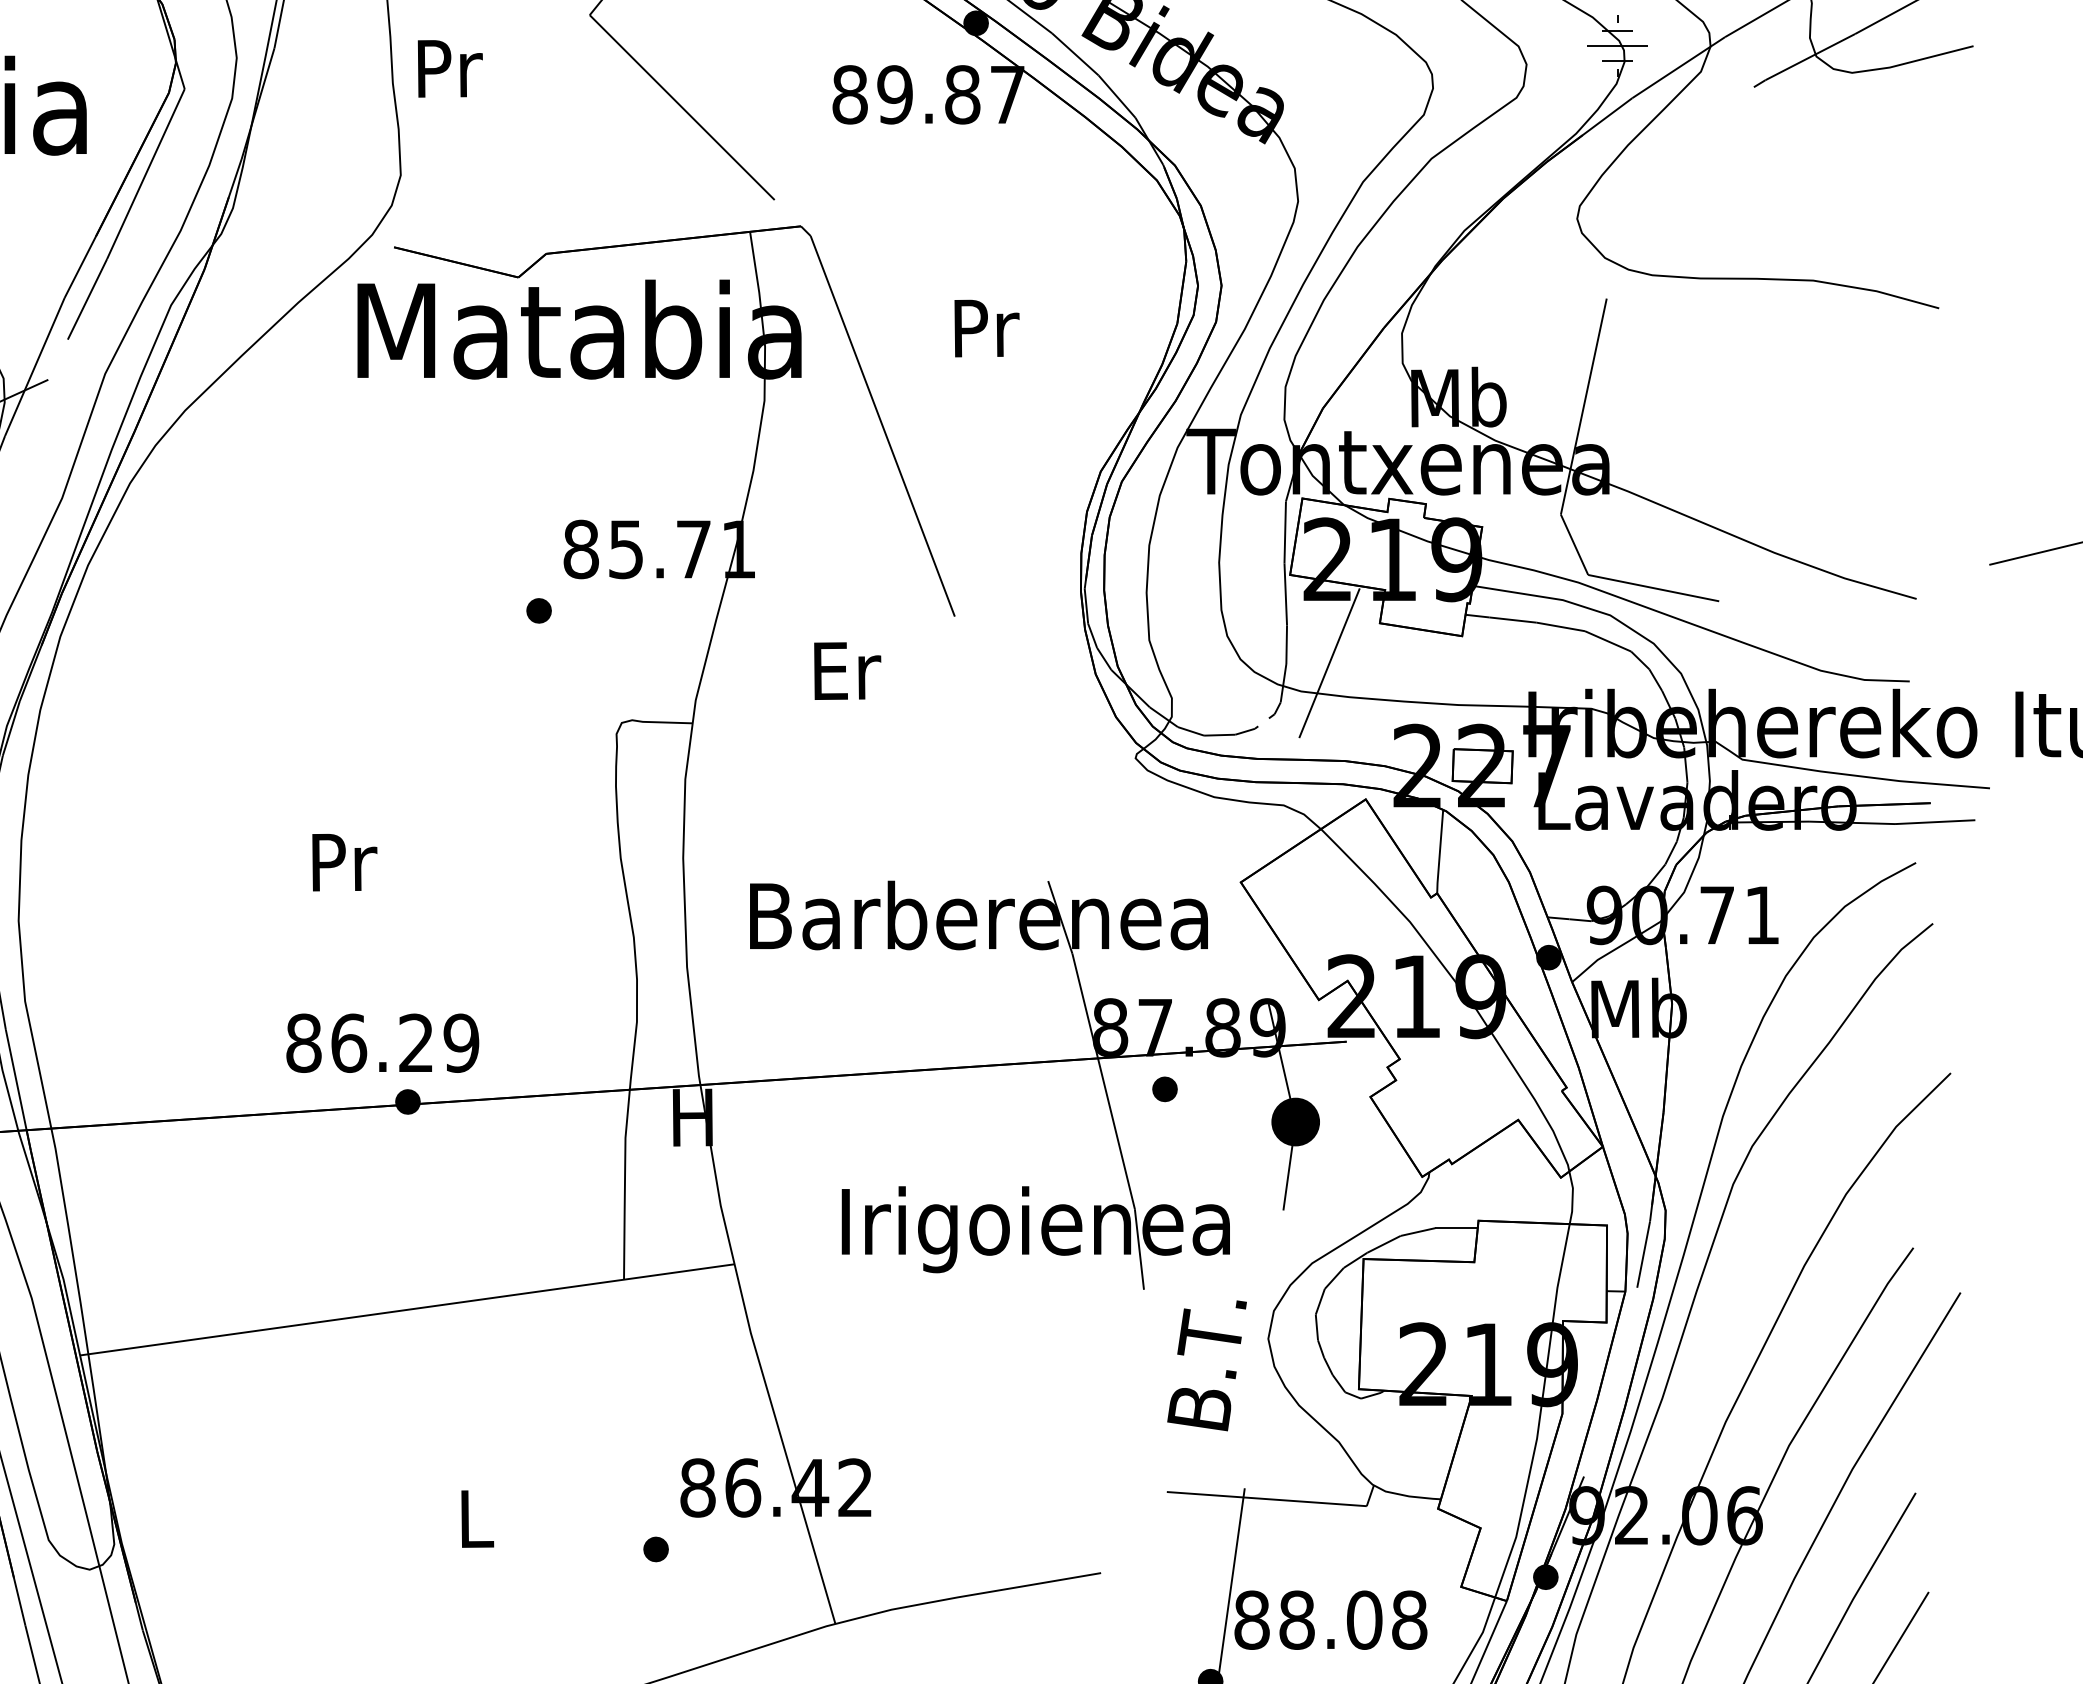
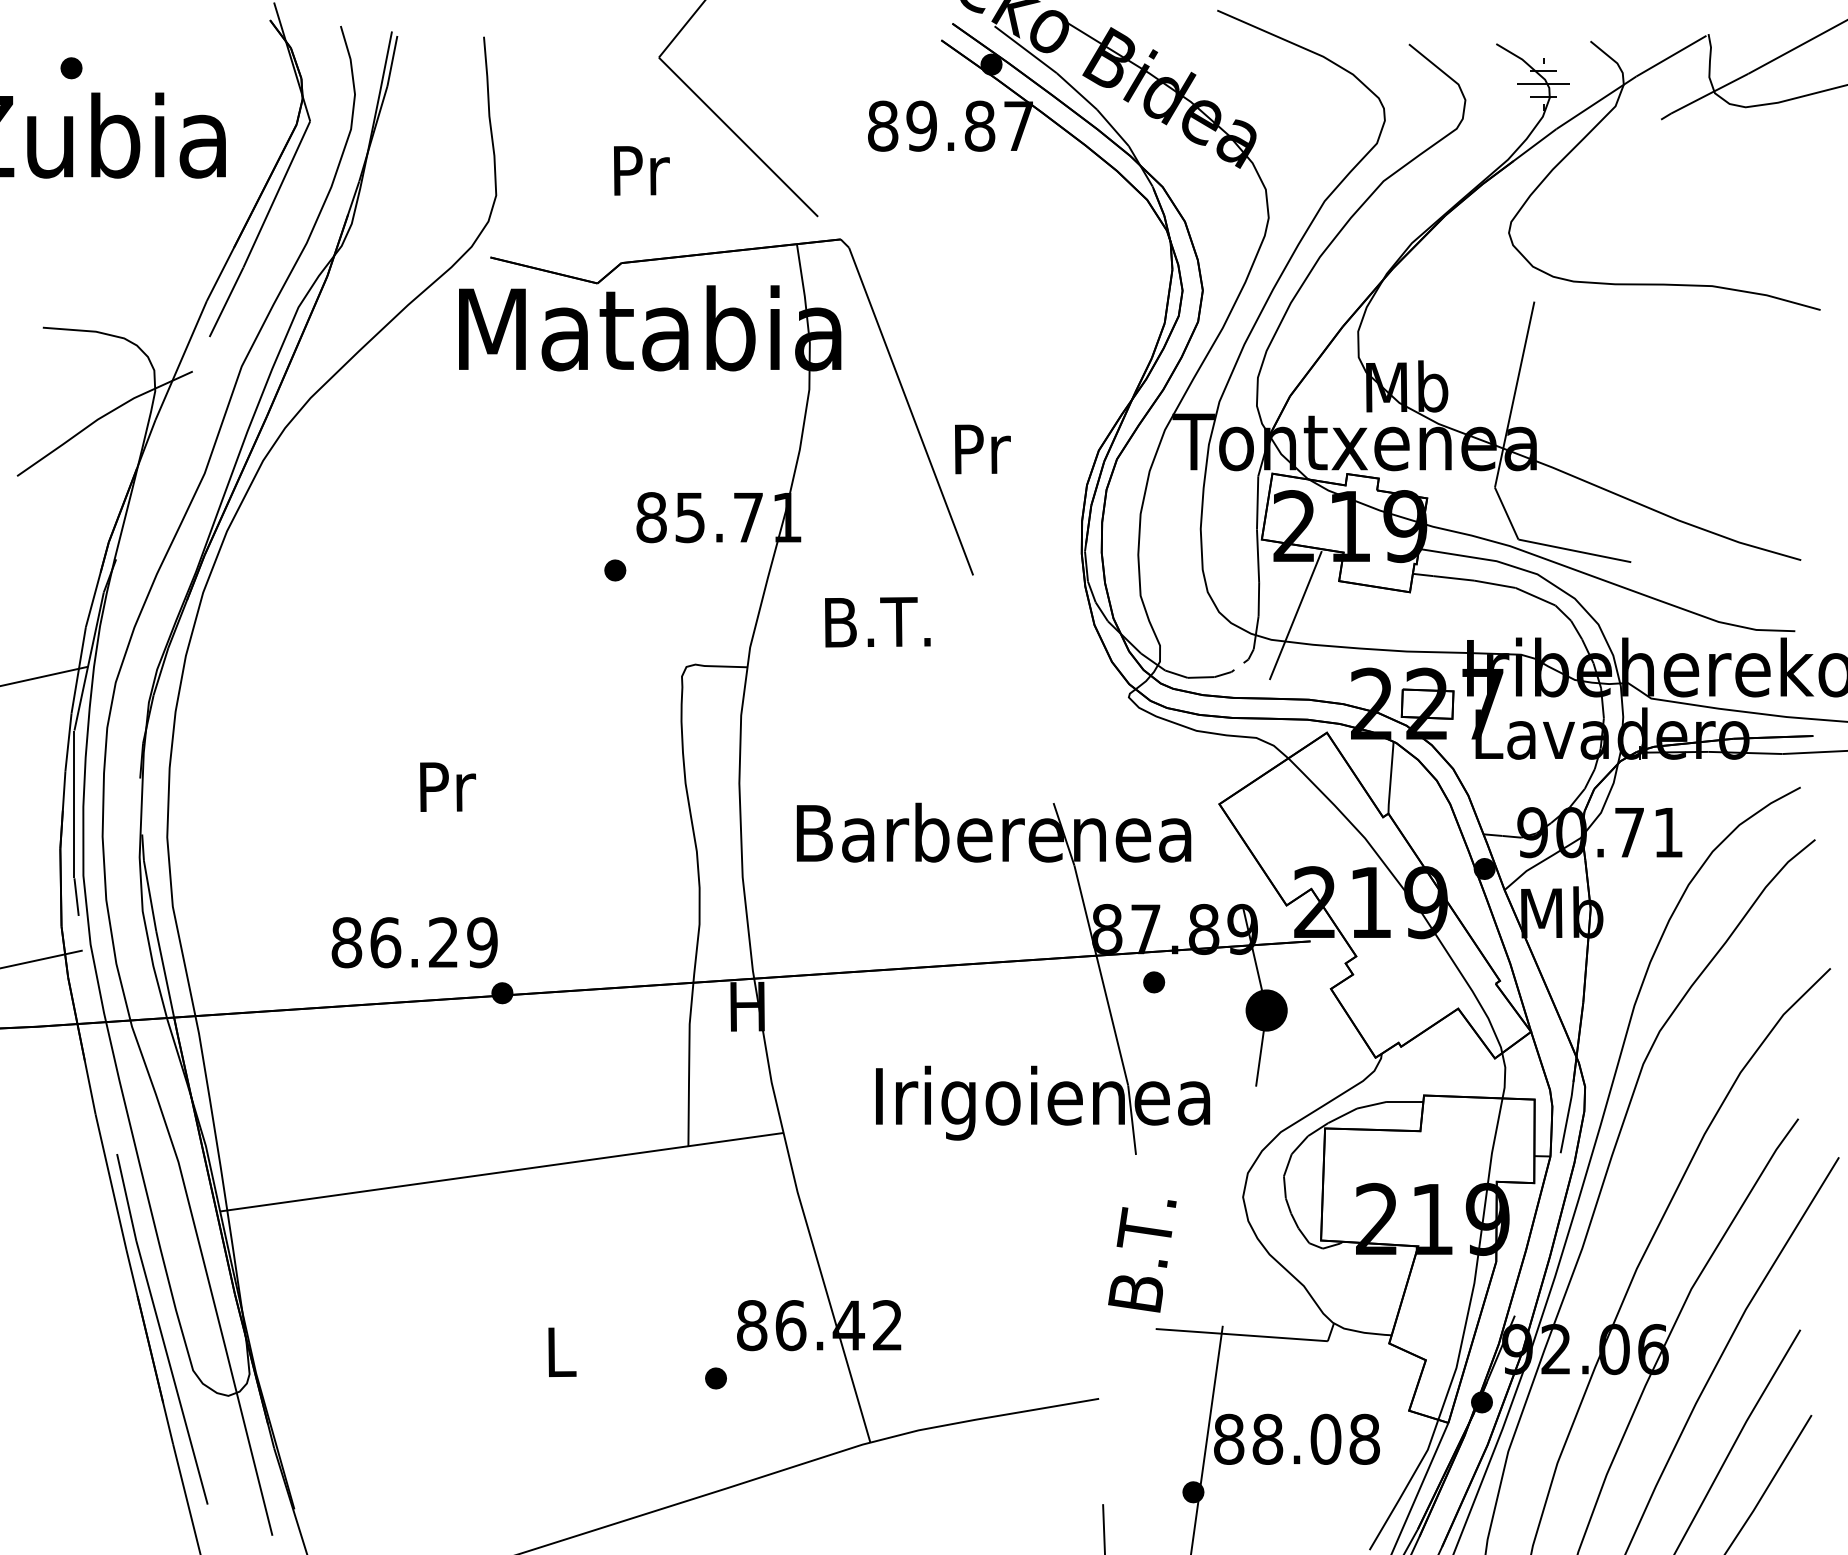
text: (449, 68) -> (641, 170), moved
text: (986, 328) -> (982, 449), moved
text: (843, 671) -> (877, 622), Er -> B.T.
text: (382, 1043) -> (414, 942), moved
text: (1207, 1365) -> (1142, 1256), moved

